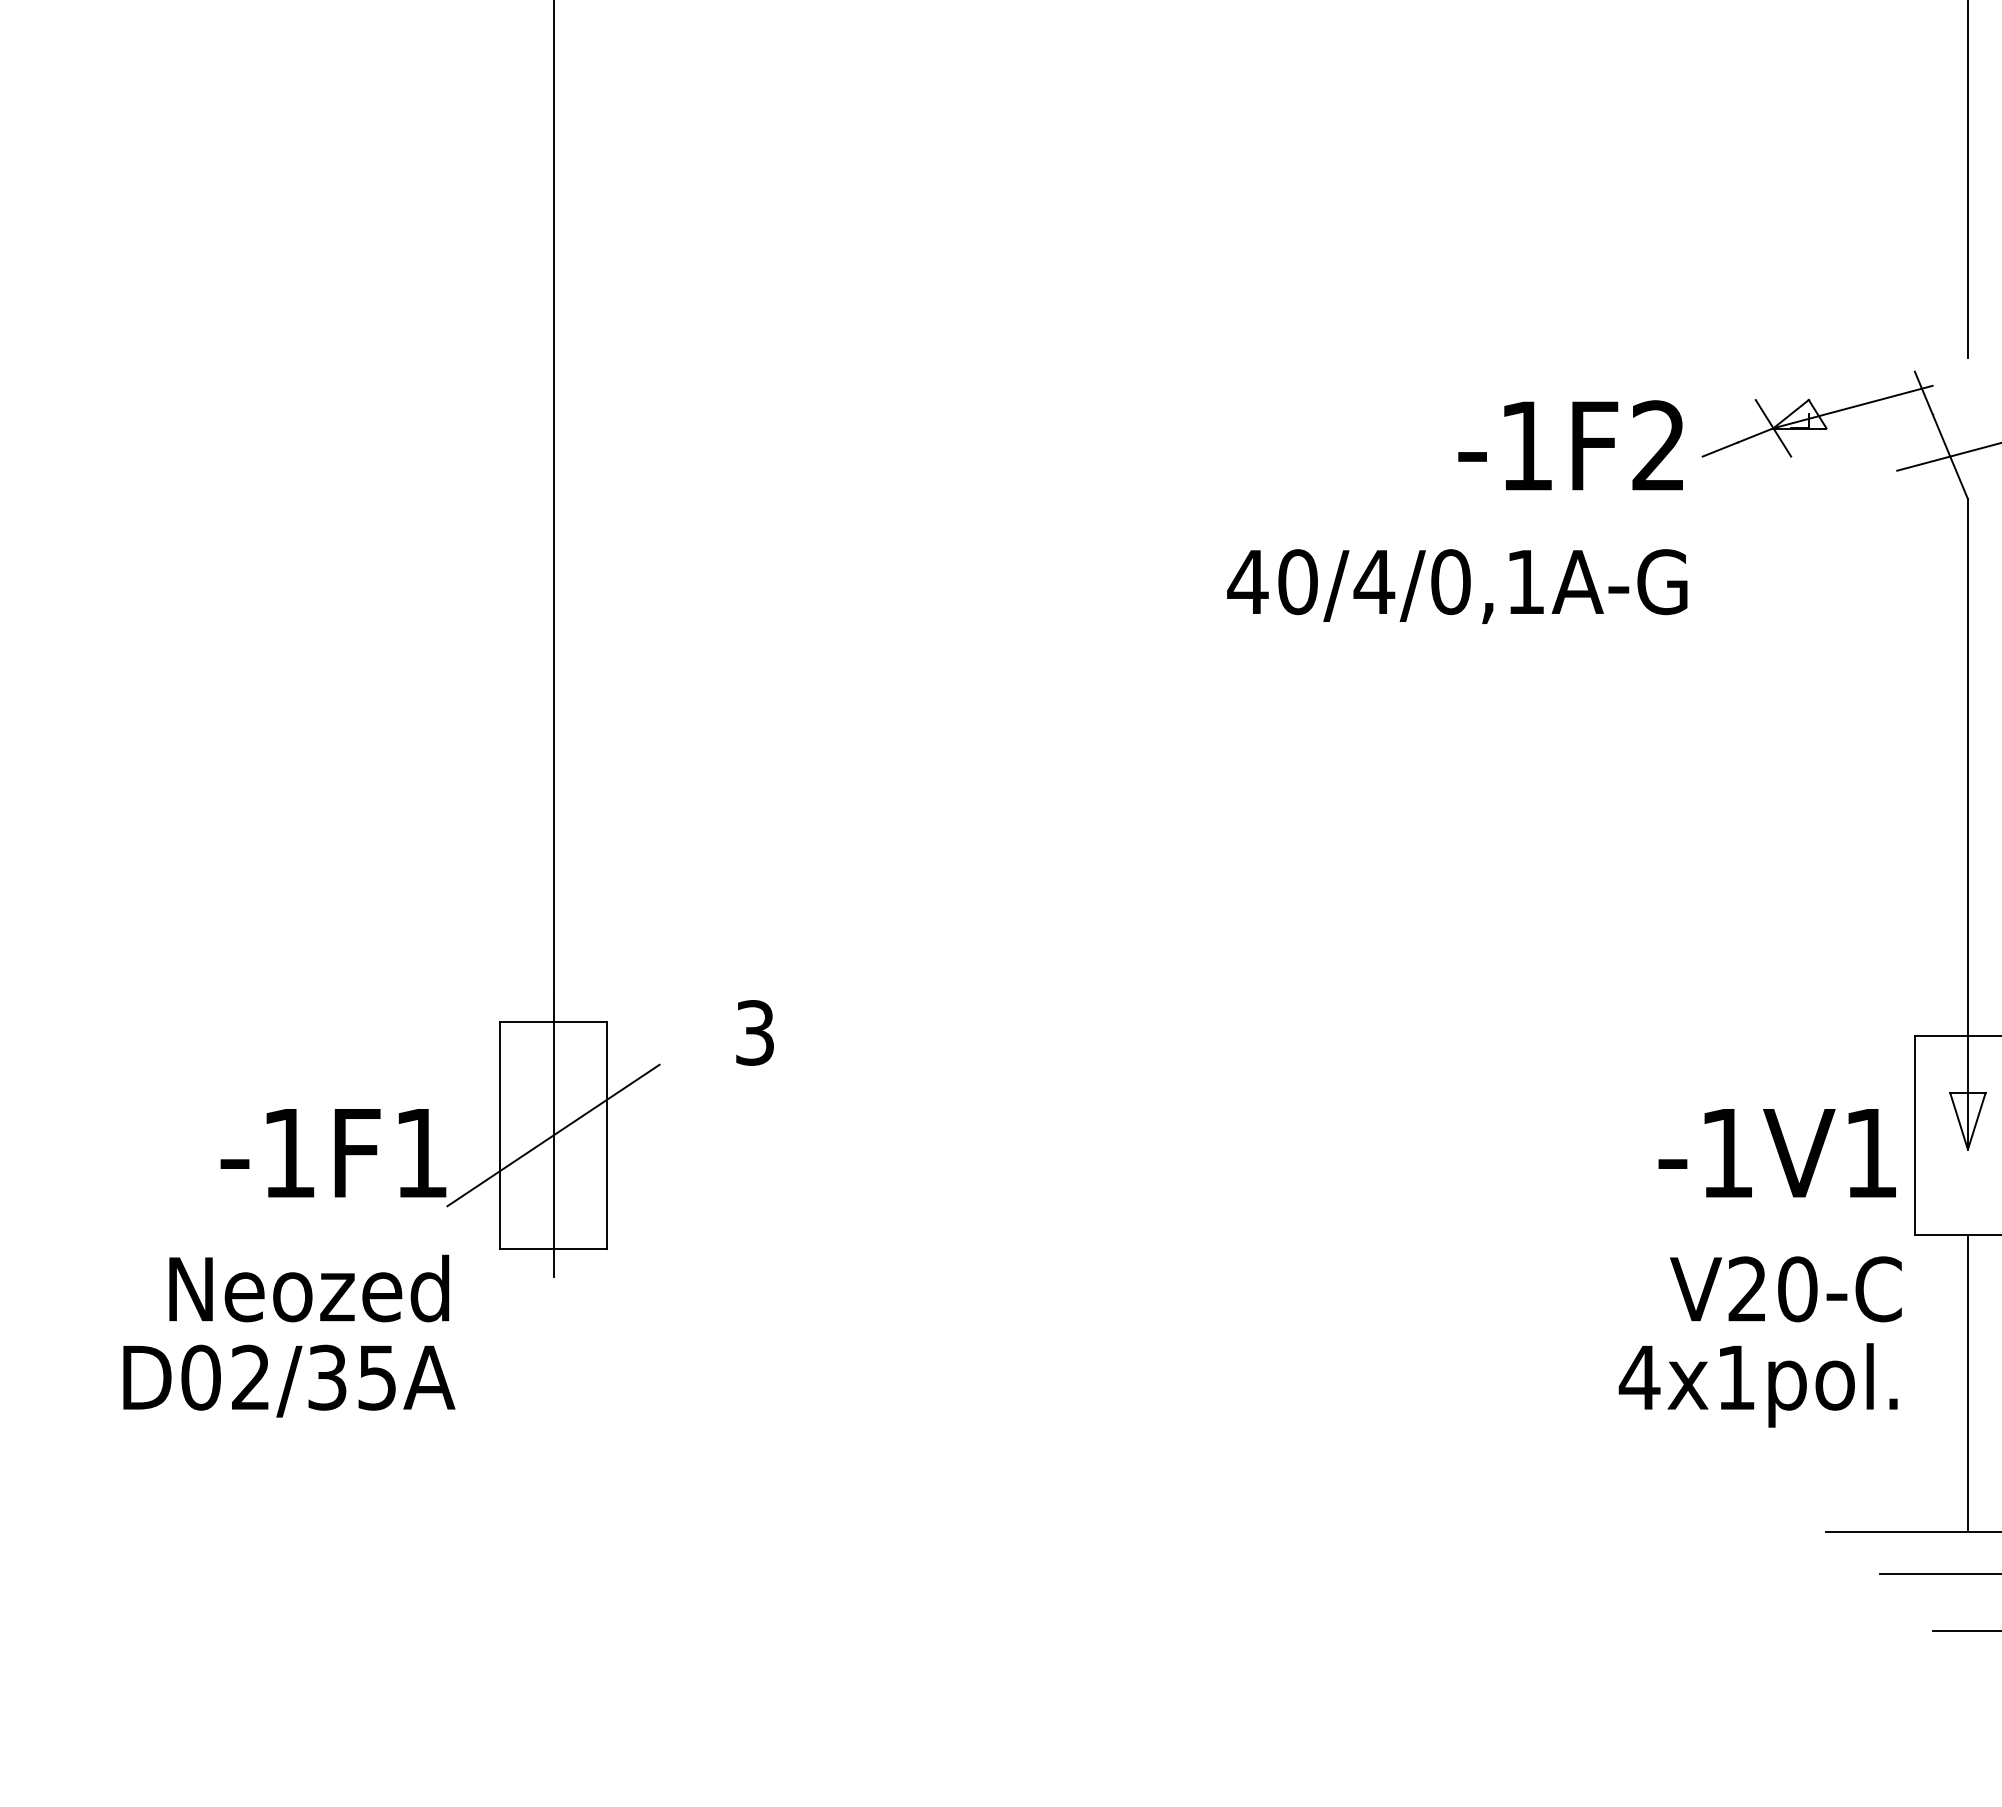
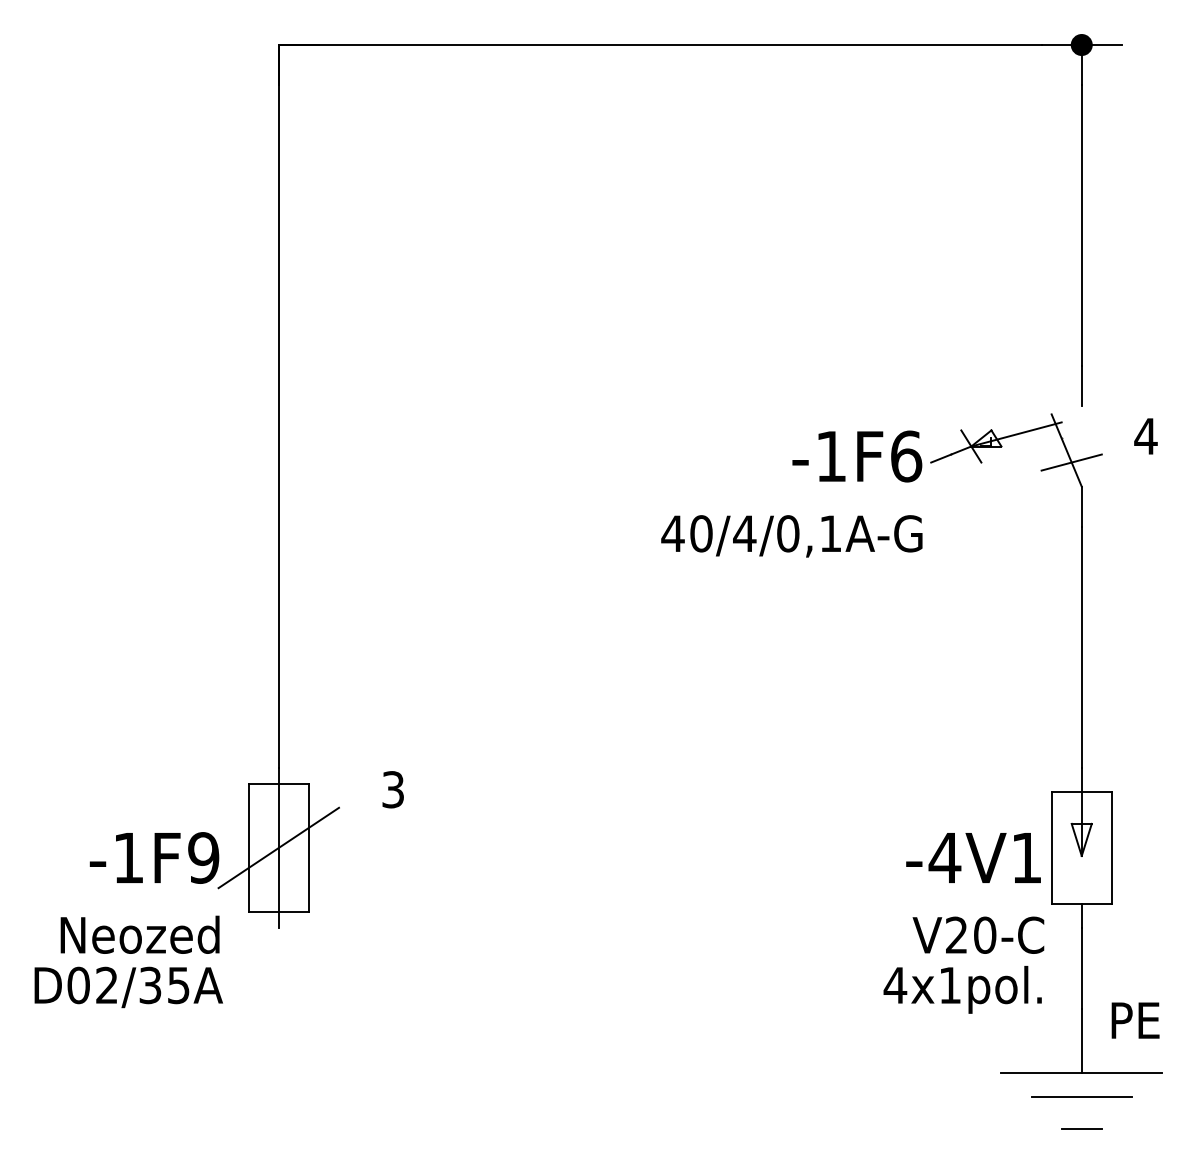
text: (1659, 445) -> (906, 456), -1F2 -> -1F6
text: (420, 1152) -> (203, 857), -1F1 -> -1F9
text: (1726, 1154) -> (944, 858), -1V1 -> -4V1

